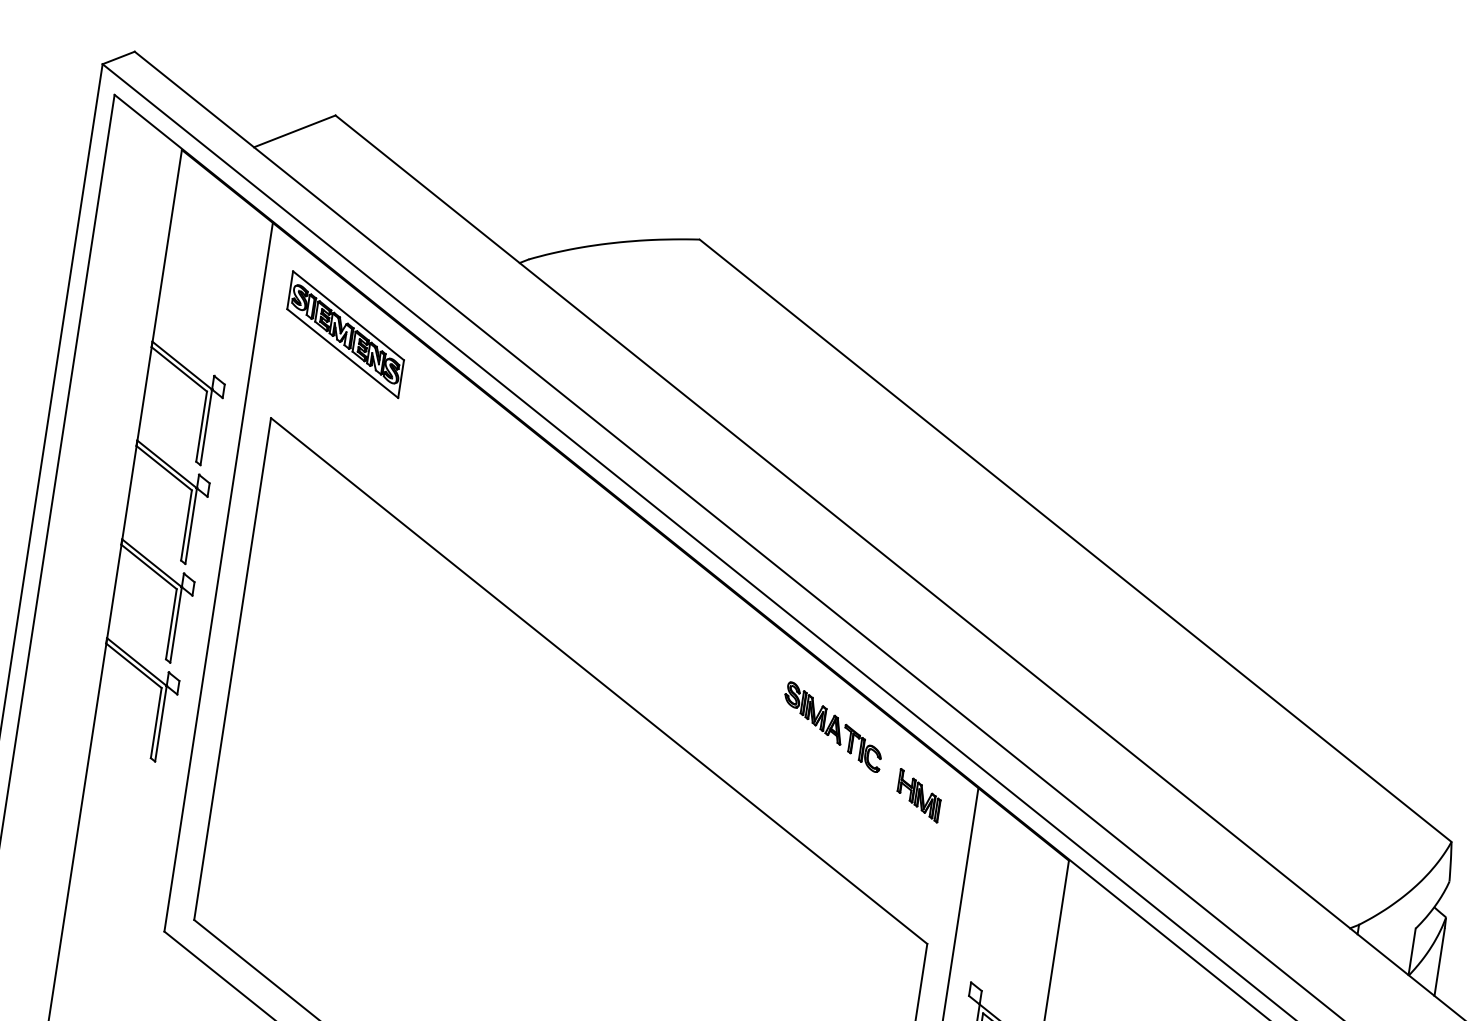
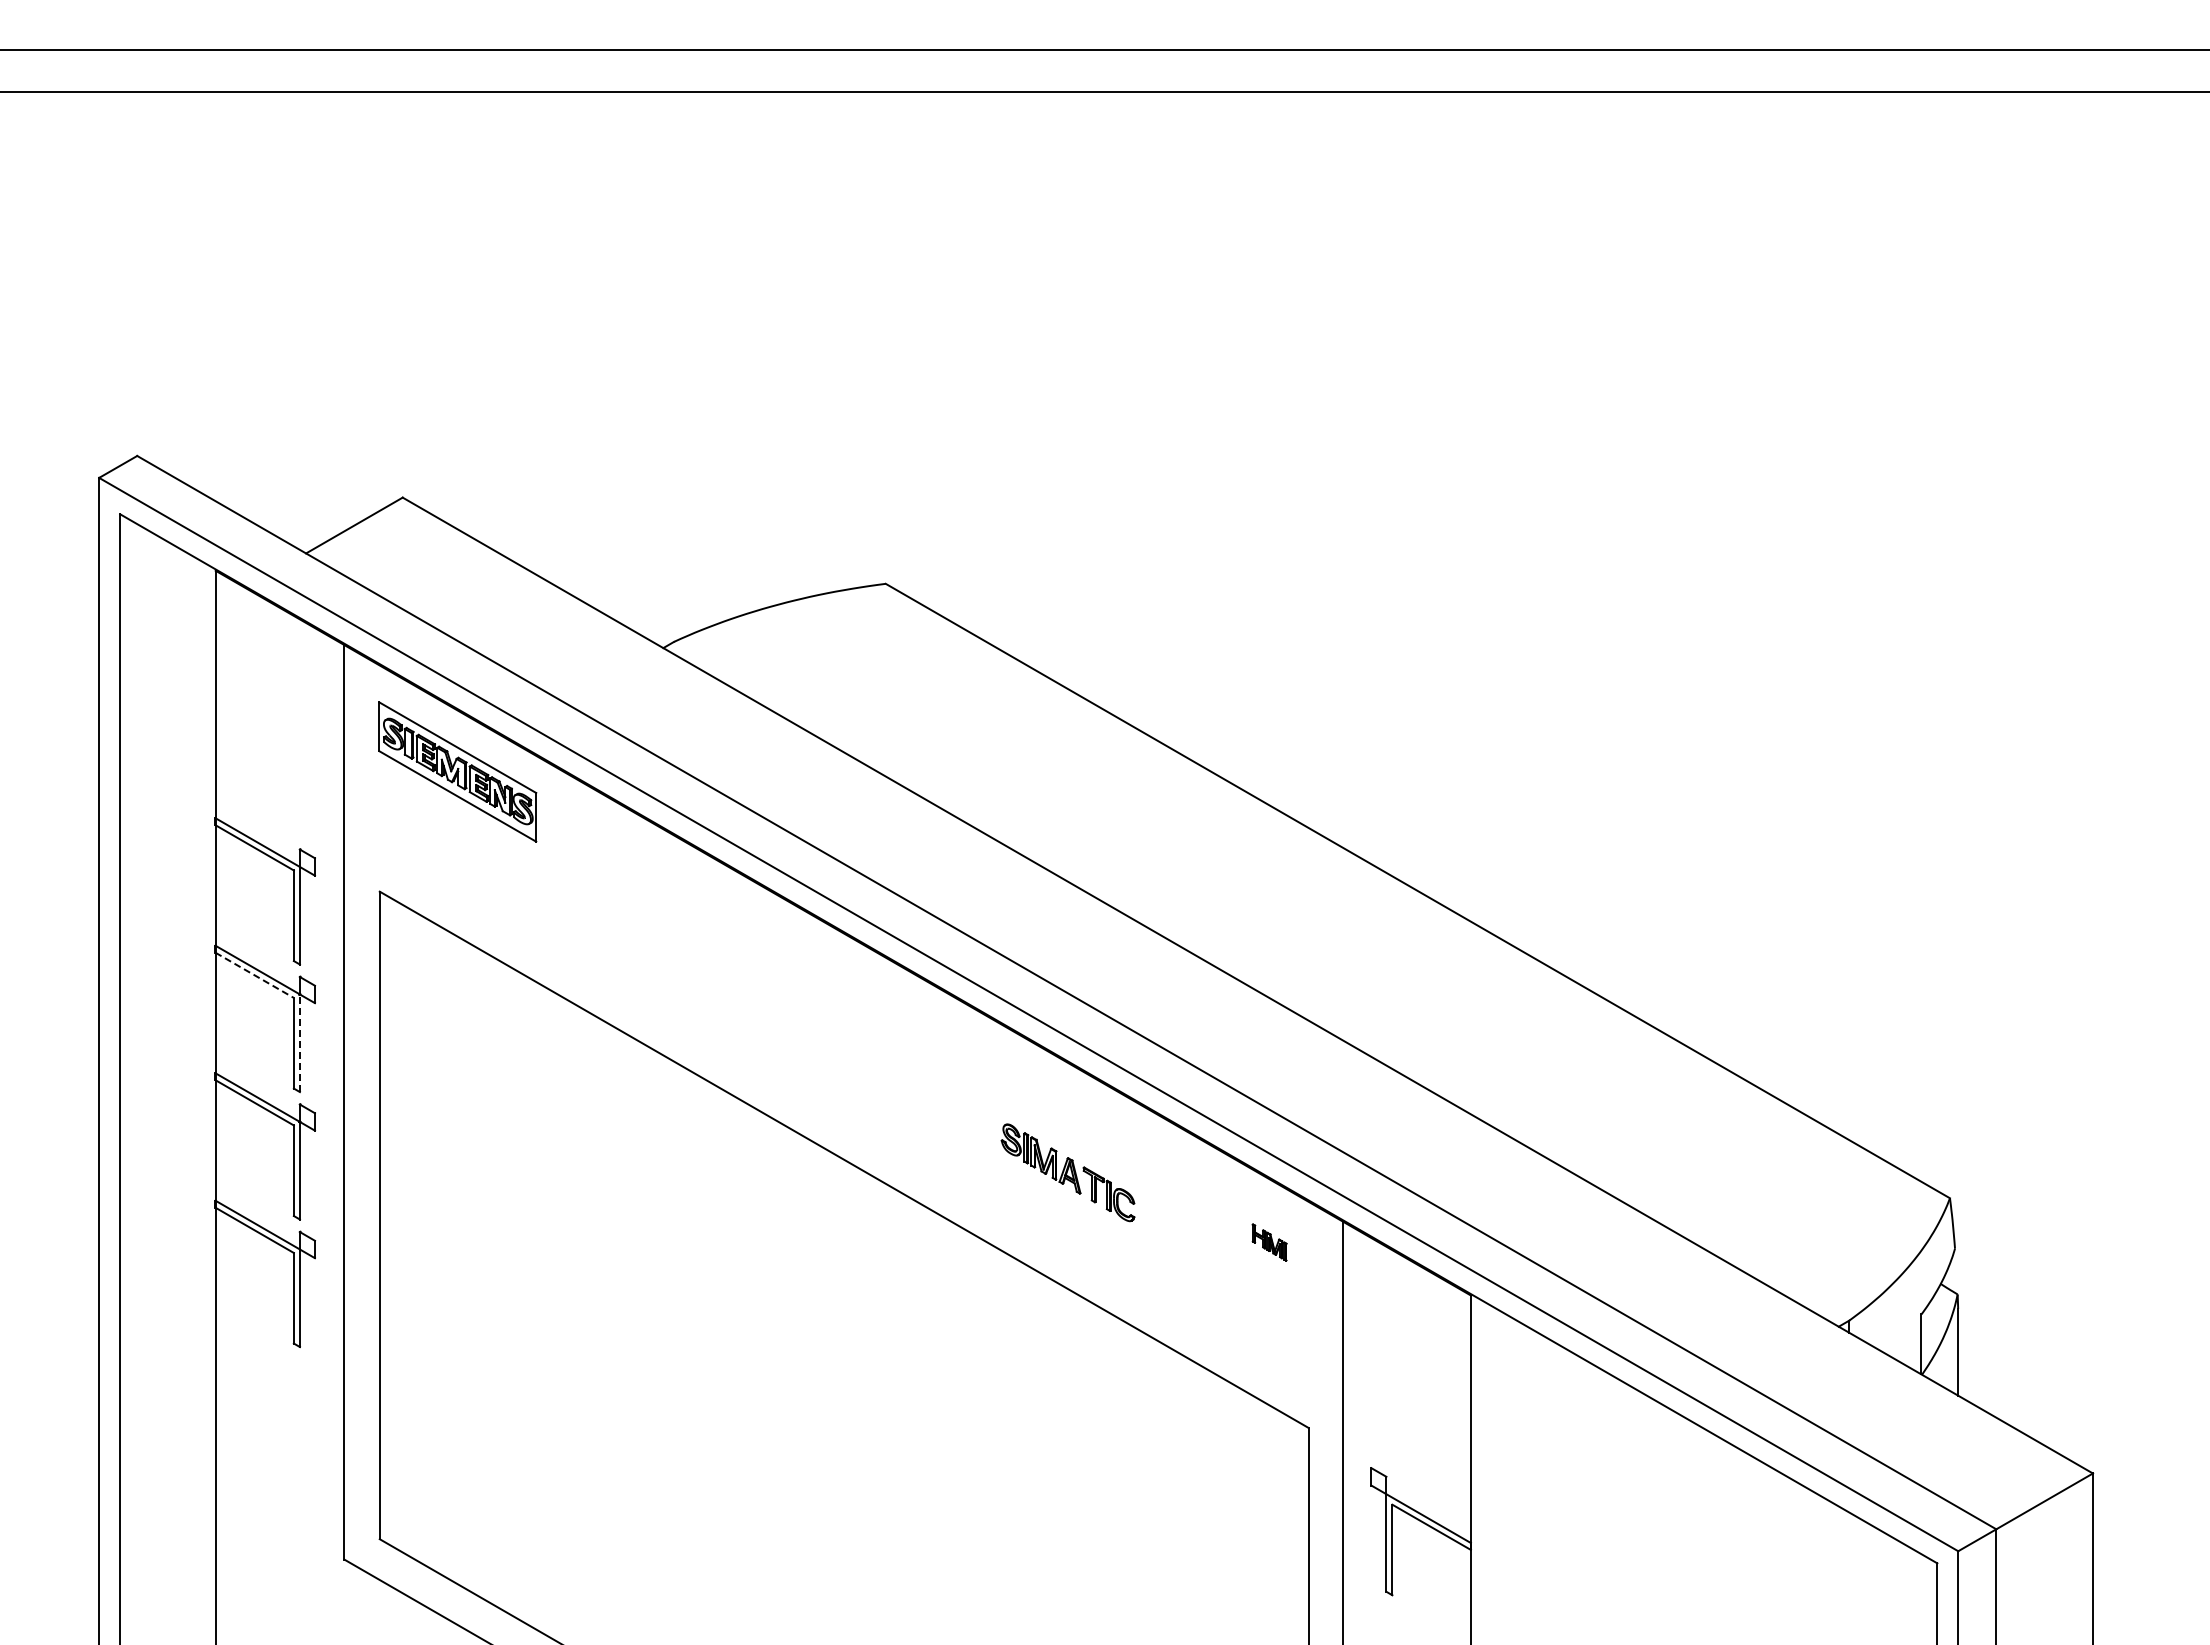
line: (164, 468) -> (255, 975), solid -> dashed
line: (190, 526) -> (299, 1043), solid -> dashed
part: (832, 726) -> (1067, 1172), moved
part: (918, 795) -> (1269, 1242), size x0.6

